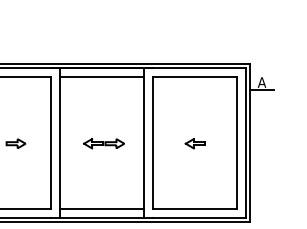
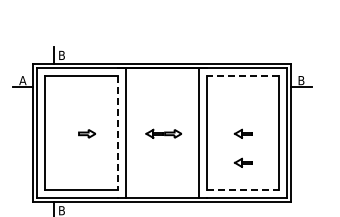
line: (101, 77) -> (161, 76), removed
line: (194, 77) -> (242, 76), solid -> dashed
text: (261, 82) -> (300, 80), A -> B
line: (50, 143) -> (117, 133), solid -> dashed
part: (194, 176) -> (242, 162), added
line: (101, 208) -> (161, 190), removed
line: (195, 208) -> (243, 190), solid -> dashed

